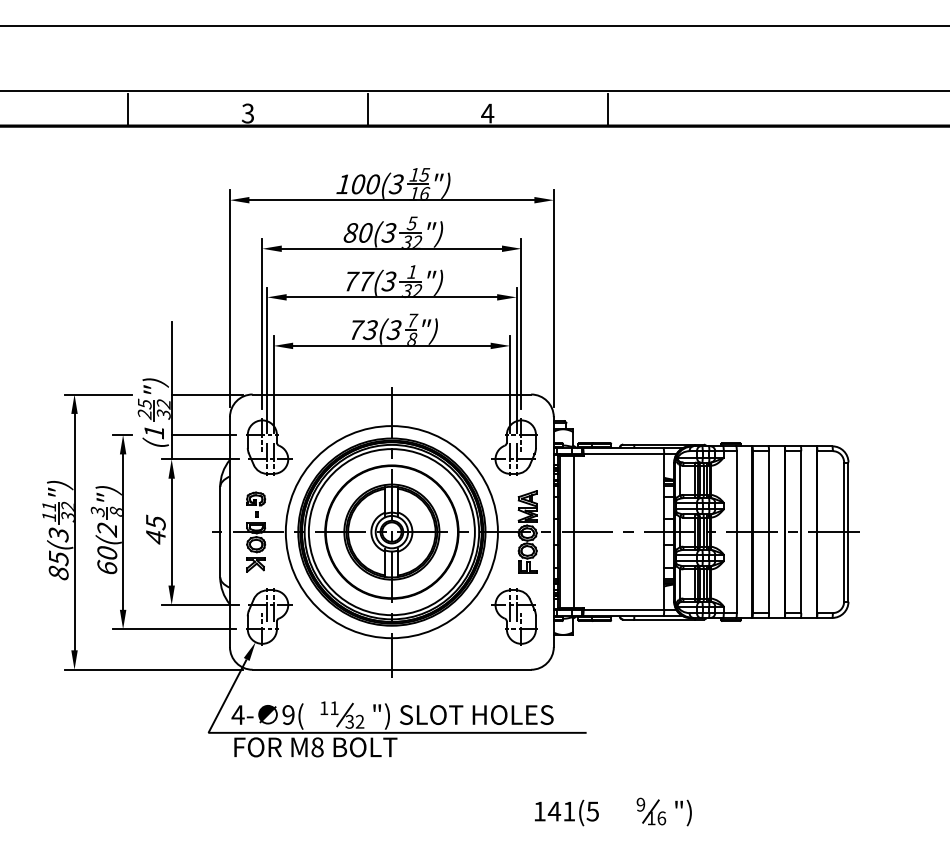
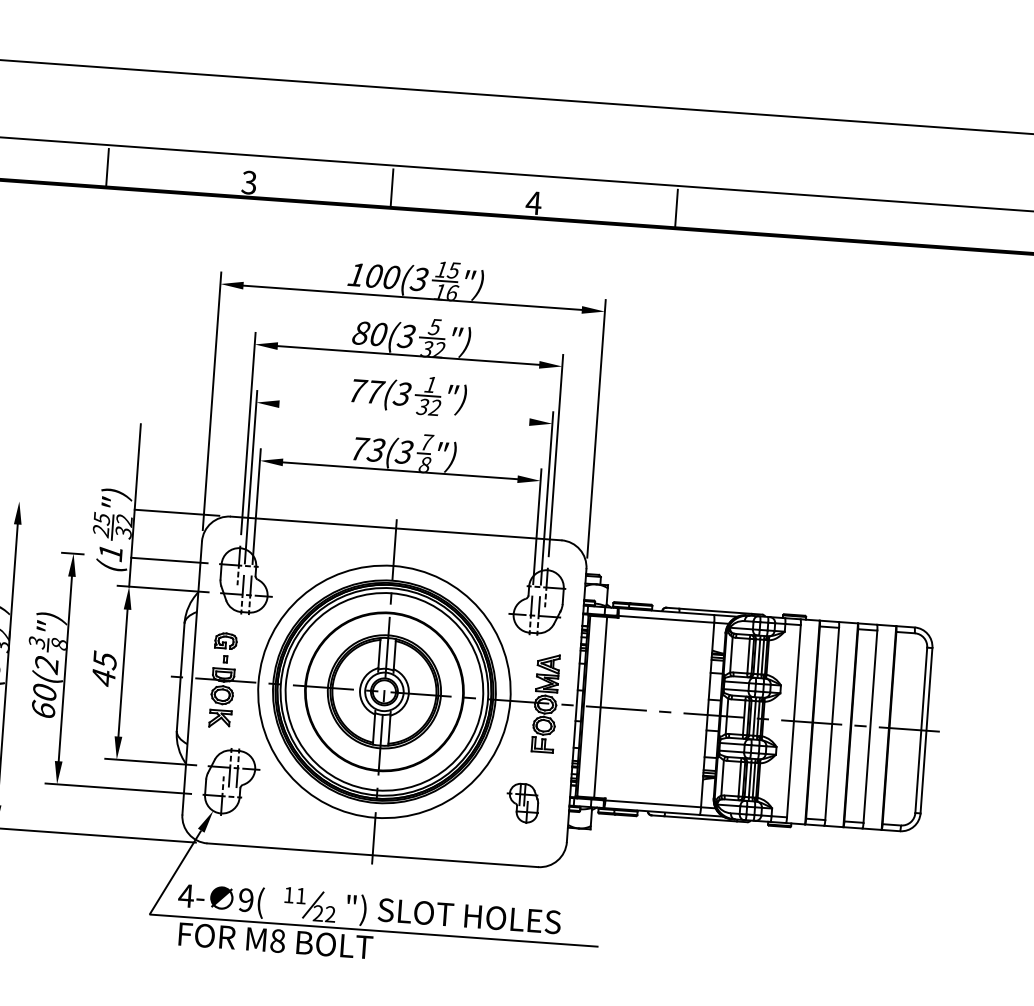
line: (391, 297) -> (403, 413), removed
line: (97, 394) -> (46, 503), removed
part: (514, 616) -> (522, 802), size x0.6
text: (349, 721) -> (317, 913), 32 -> 22

